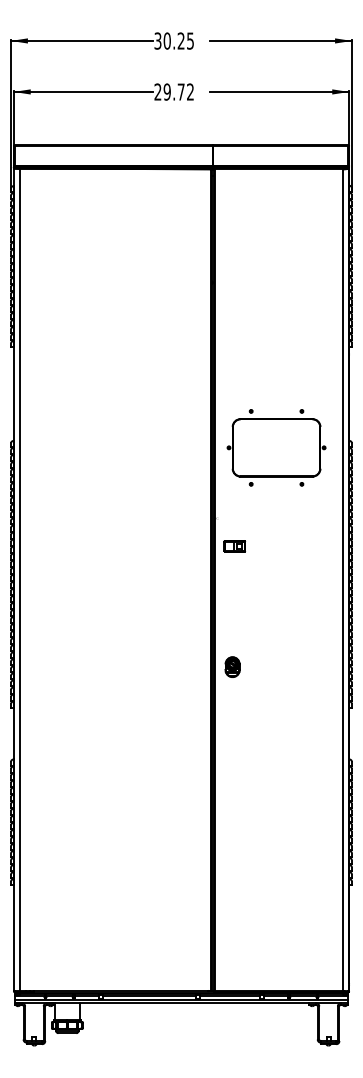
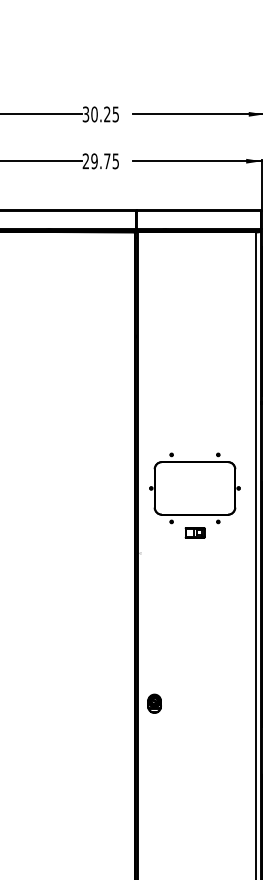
text: (190, 91) -> (115, 160), 29.72 -> 29.75
part: (234, 546) -> (194, 533), moved
part: (232, 666) -> (154, 703), moved

